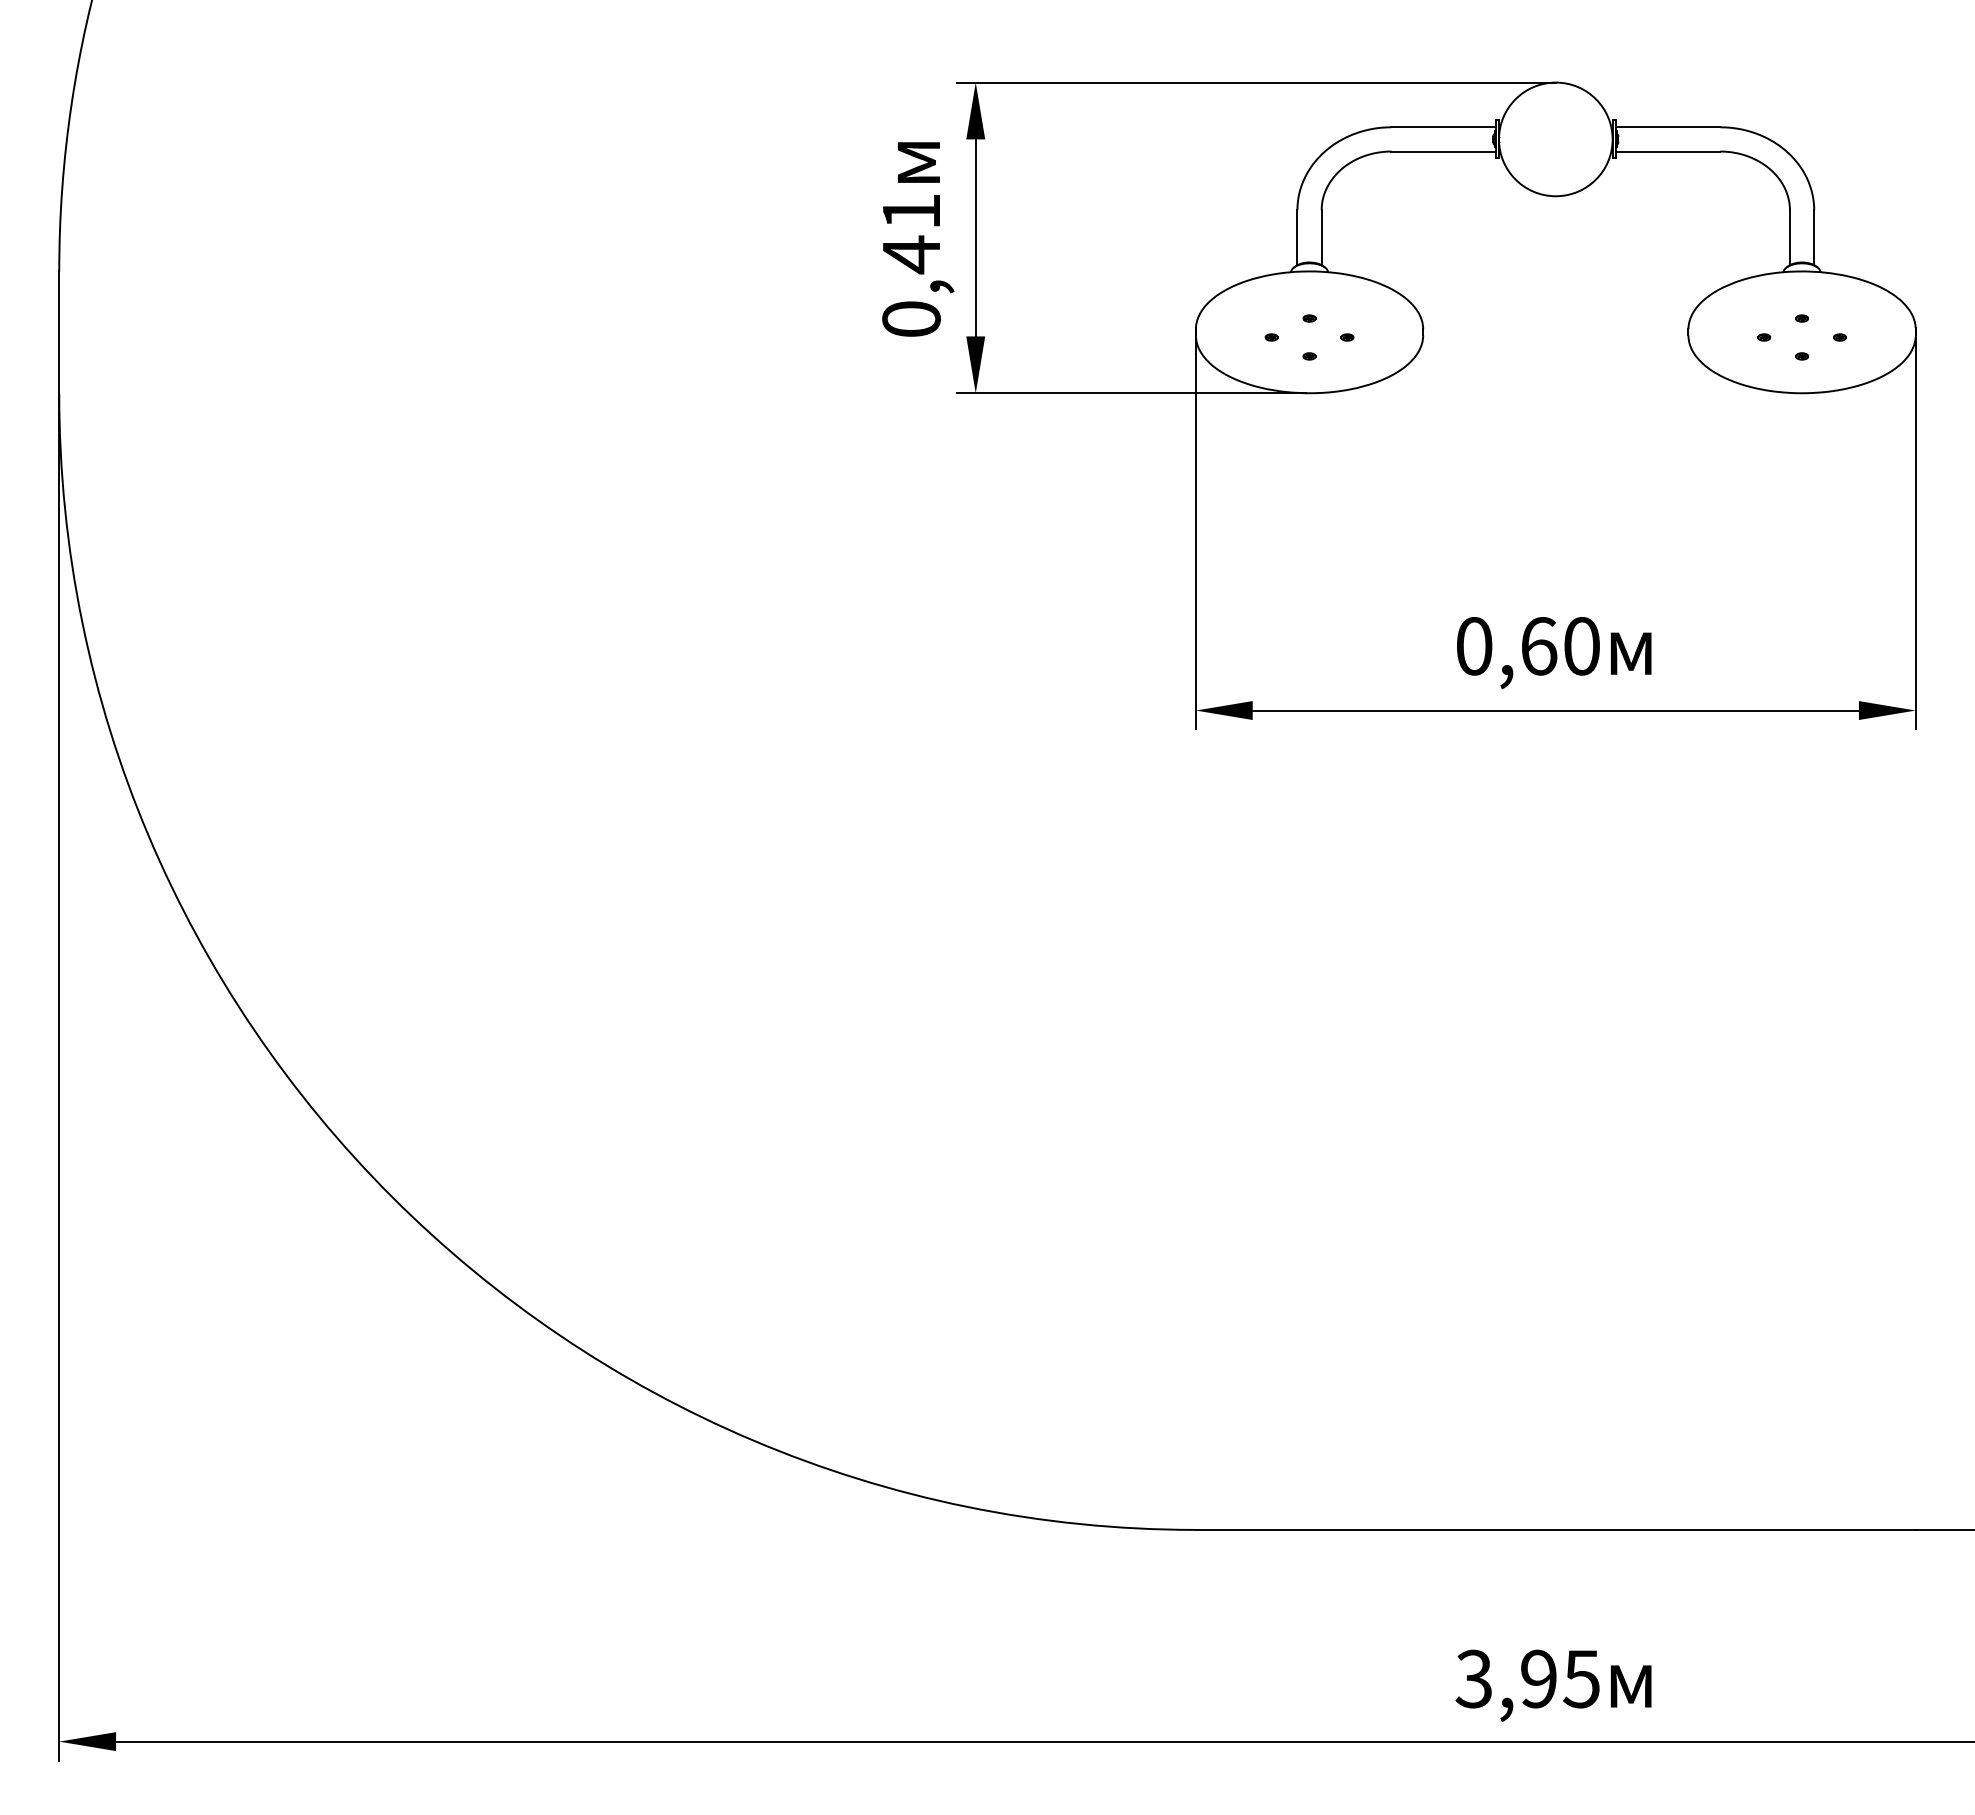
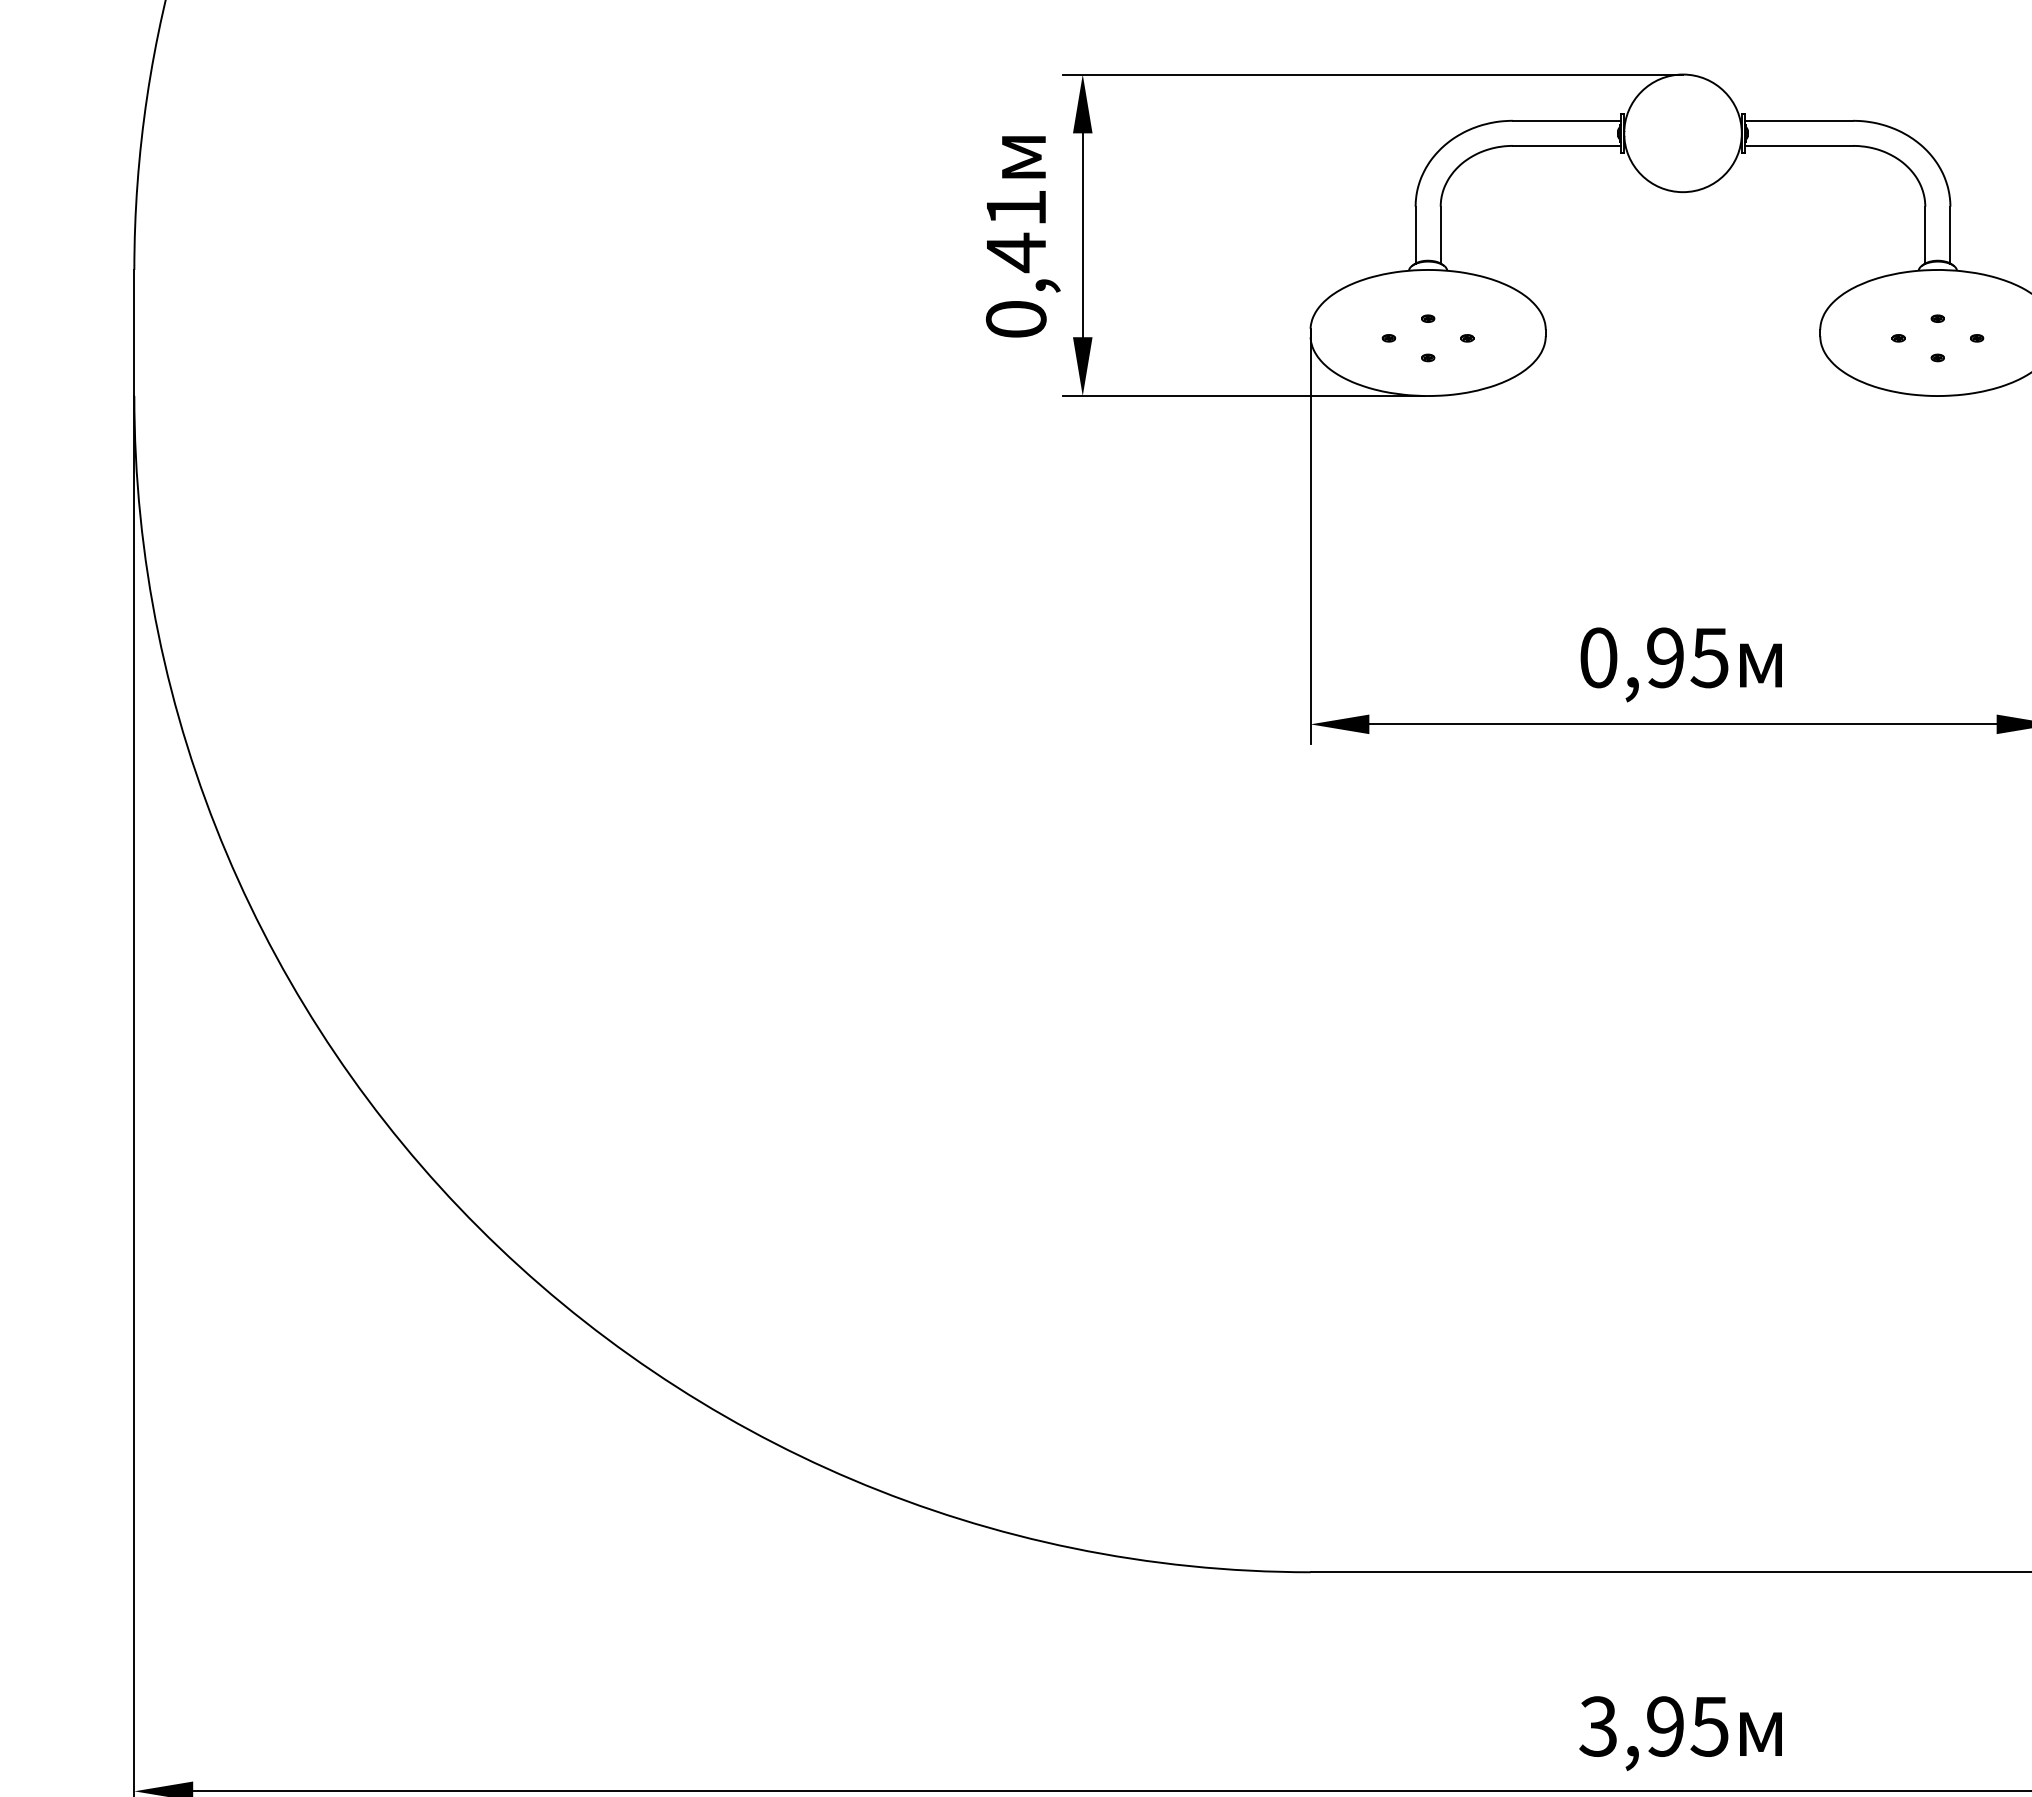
text: (1560, 646) -> (1687, 658), 0,60 -> 0,95

